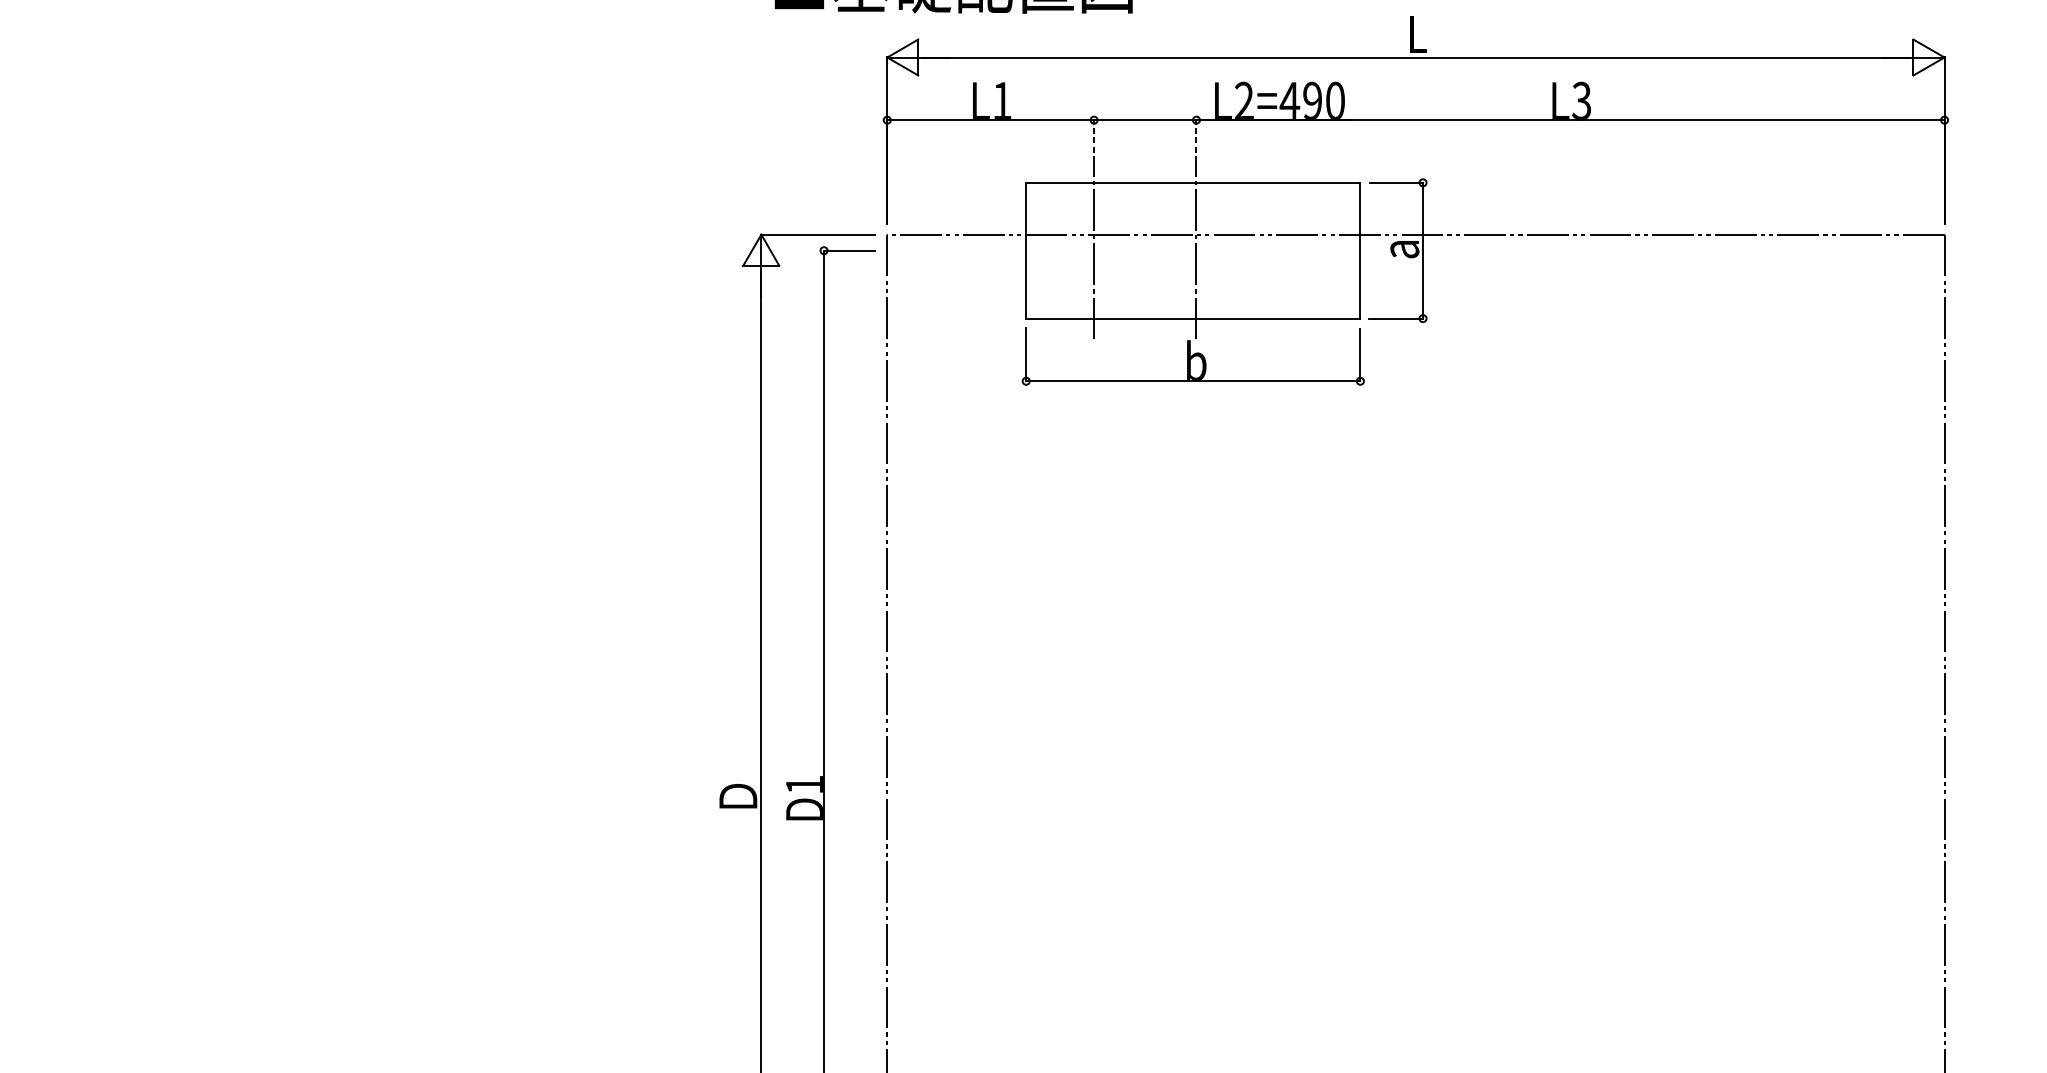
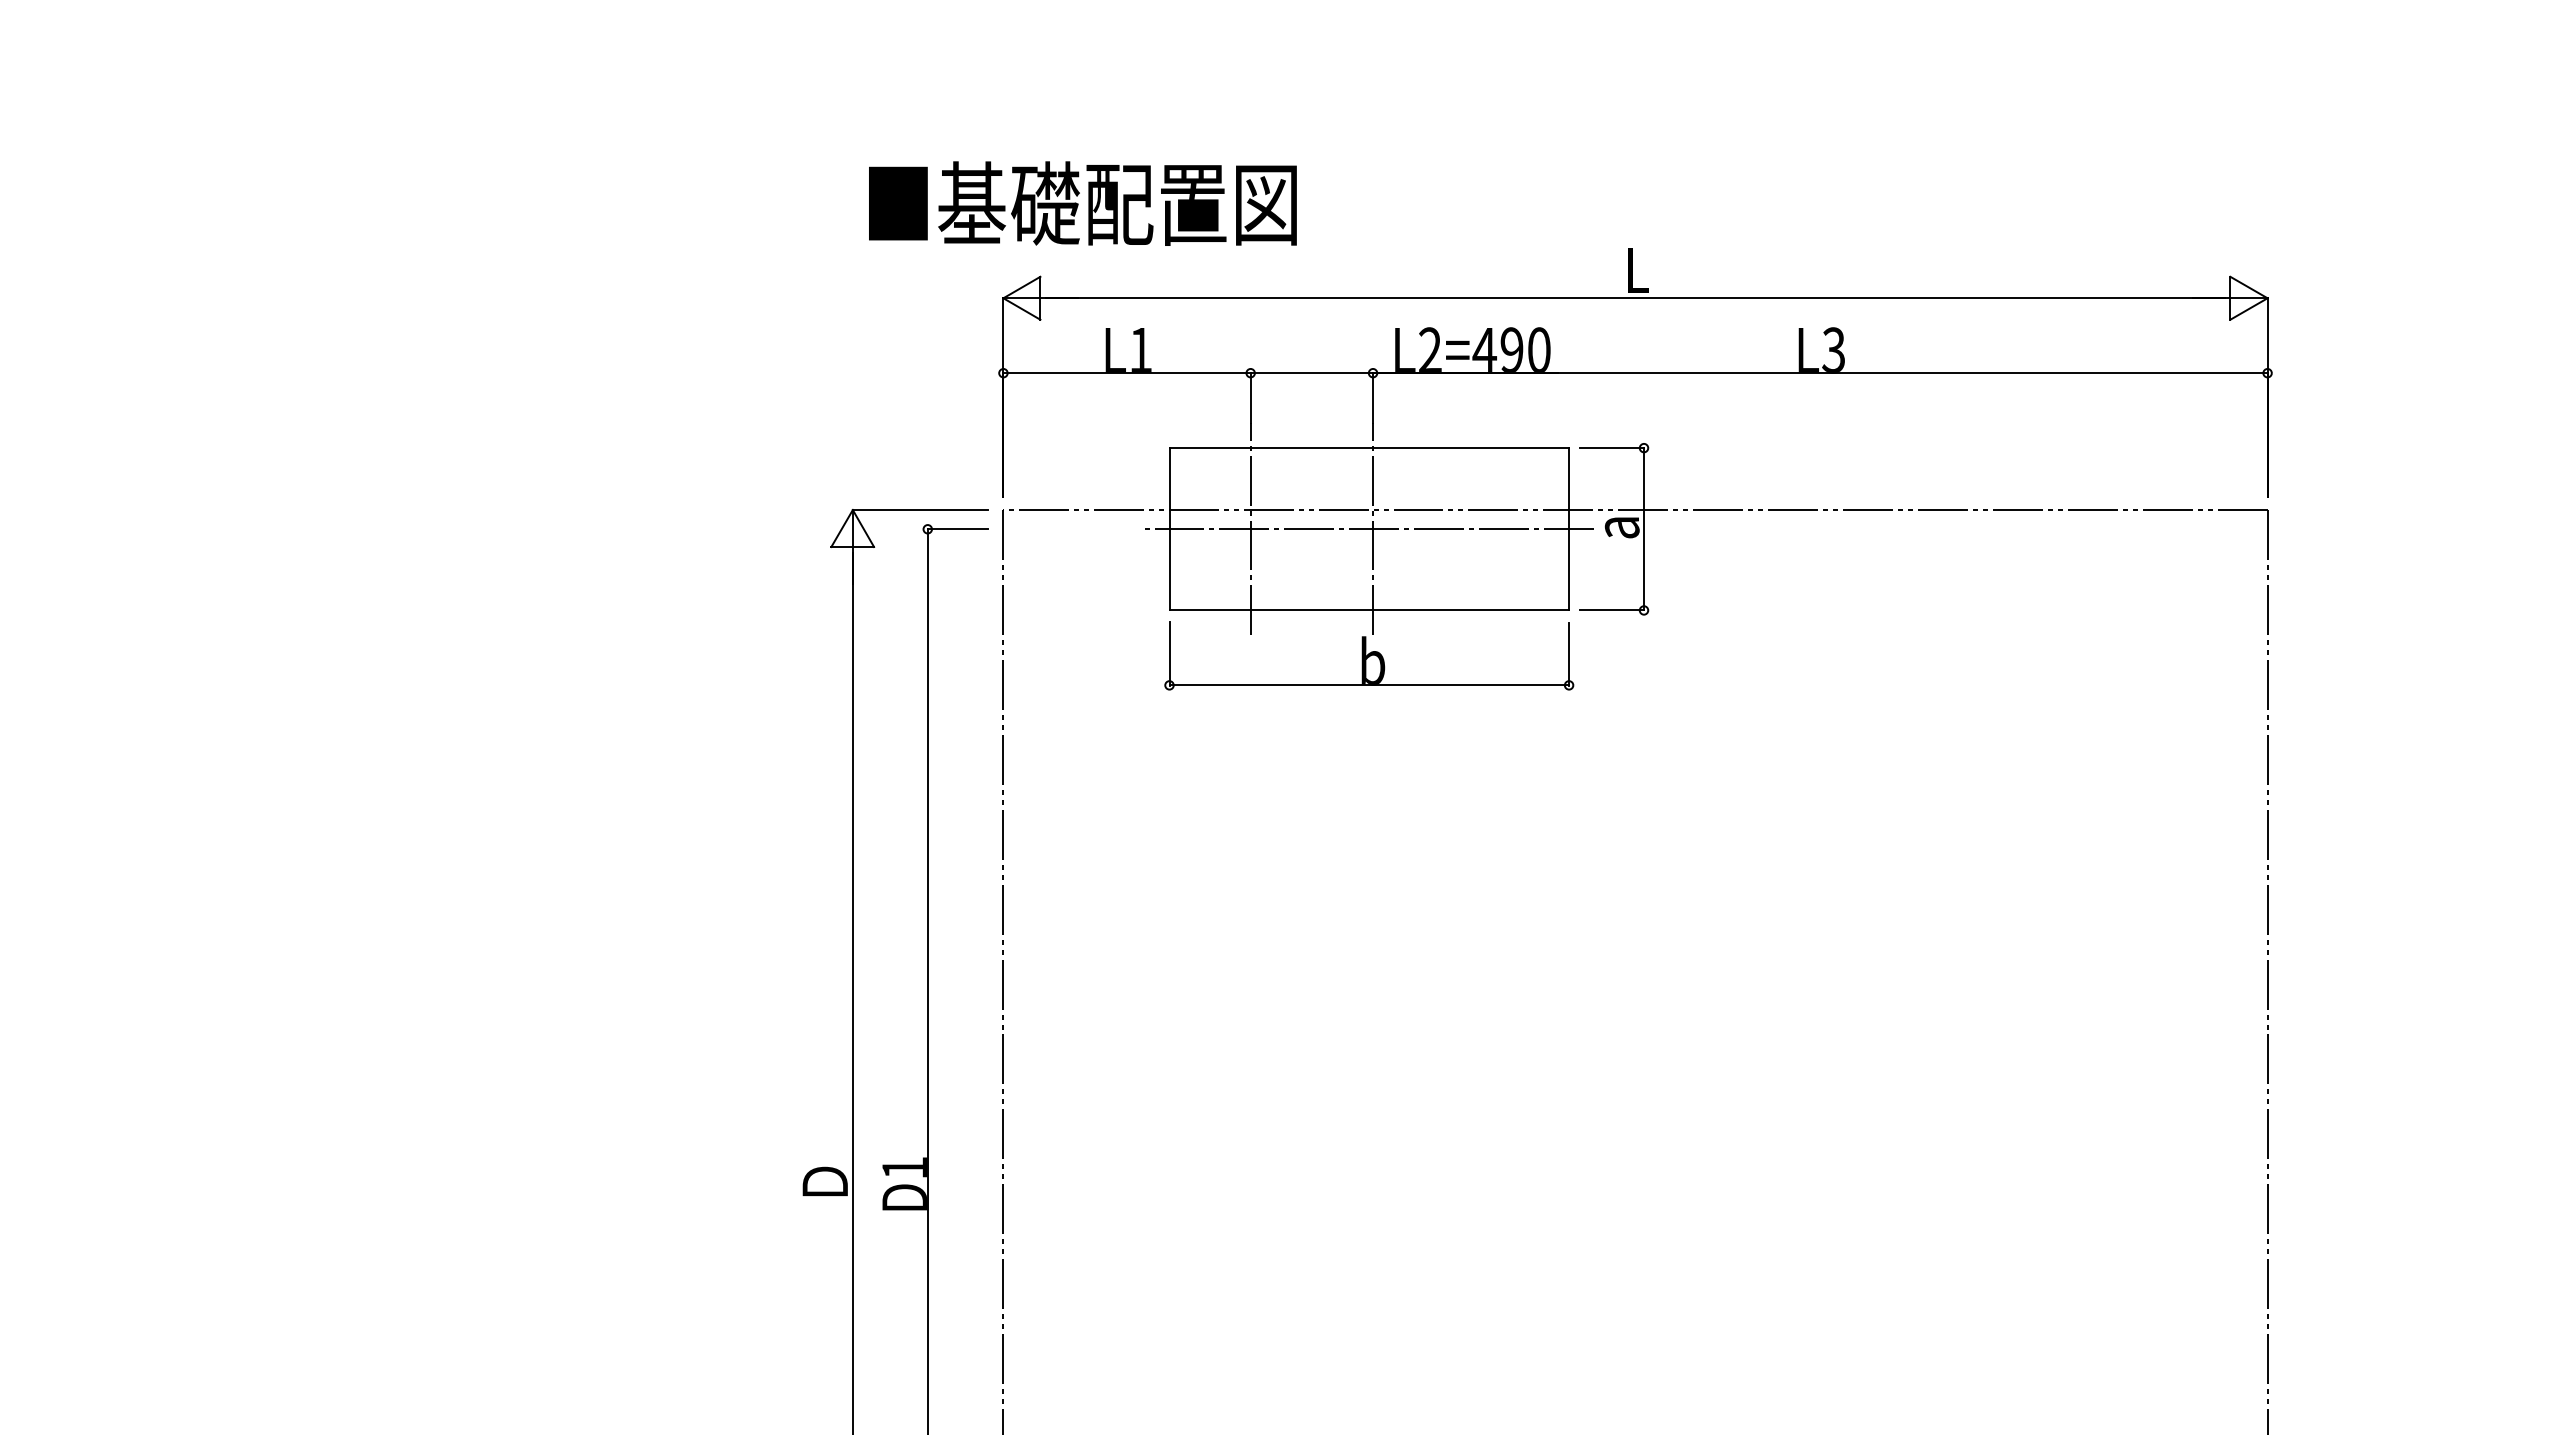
line: (1093, 140) -> (1250, 397), dashed -> solid
line: (1196, 140) -> (1373, 397), dashed -> solid
line: (1193, 250) -> (1369, 529), added

